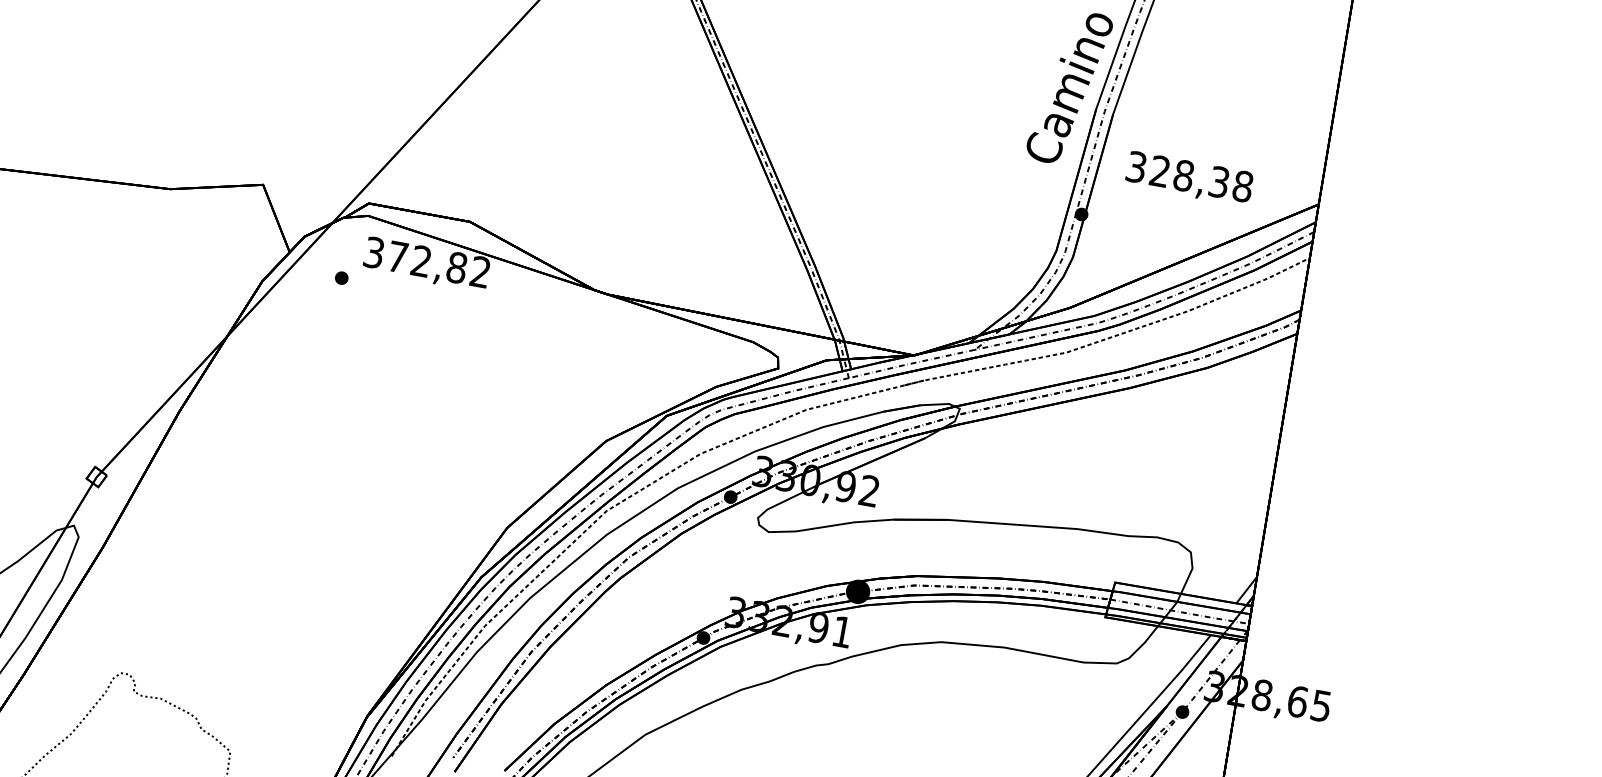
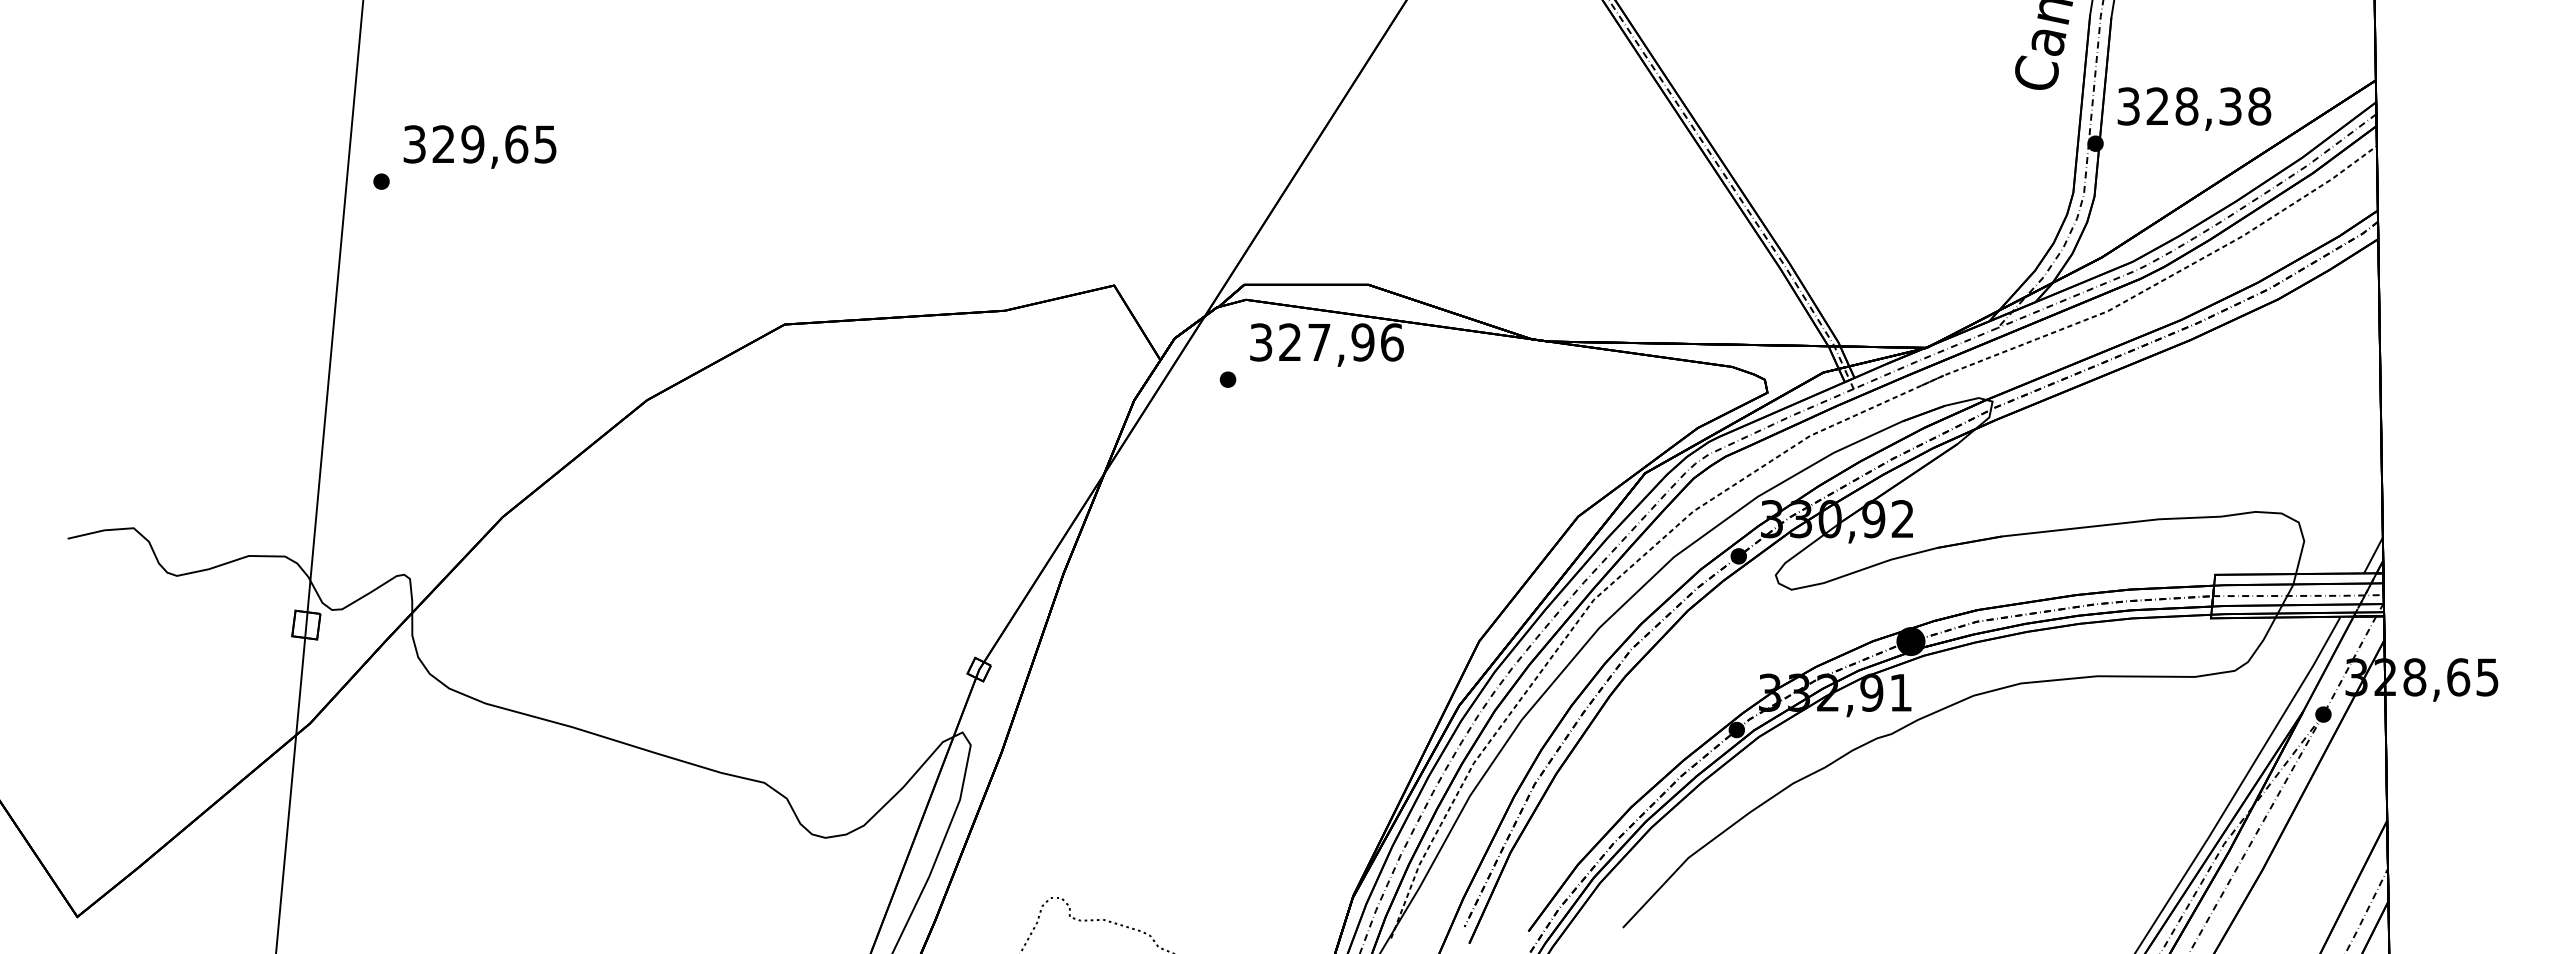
text: (1189, 178) -> (2194, 108), moved
text: (439, 264) -> (1341, 342), 372,82 -> 327,96

